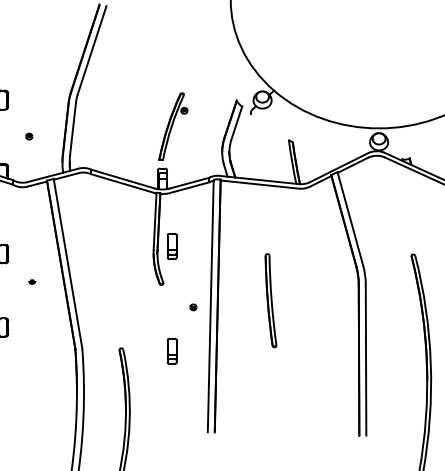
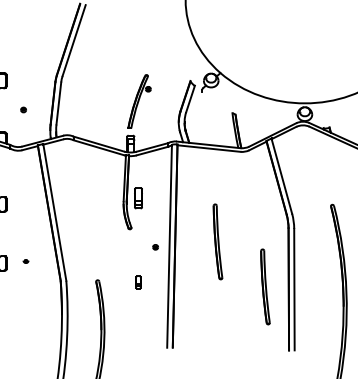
part: (32, 281) -> (26, 261), moved
part: (171, 350) -> (137, 281), size x0.6
part: (329, 356) -> (265, 286), added

